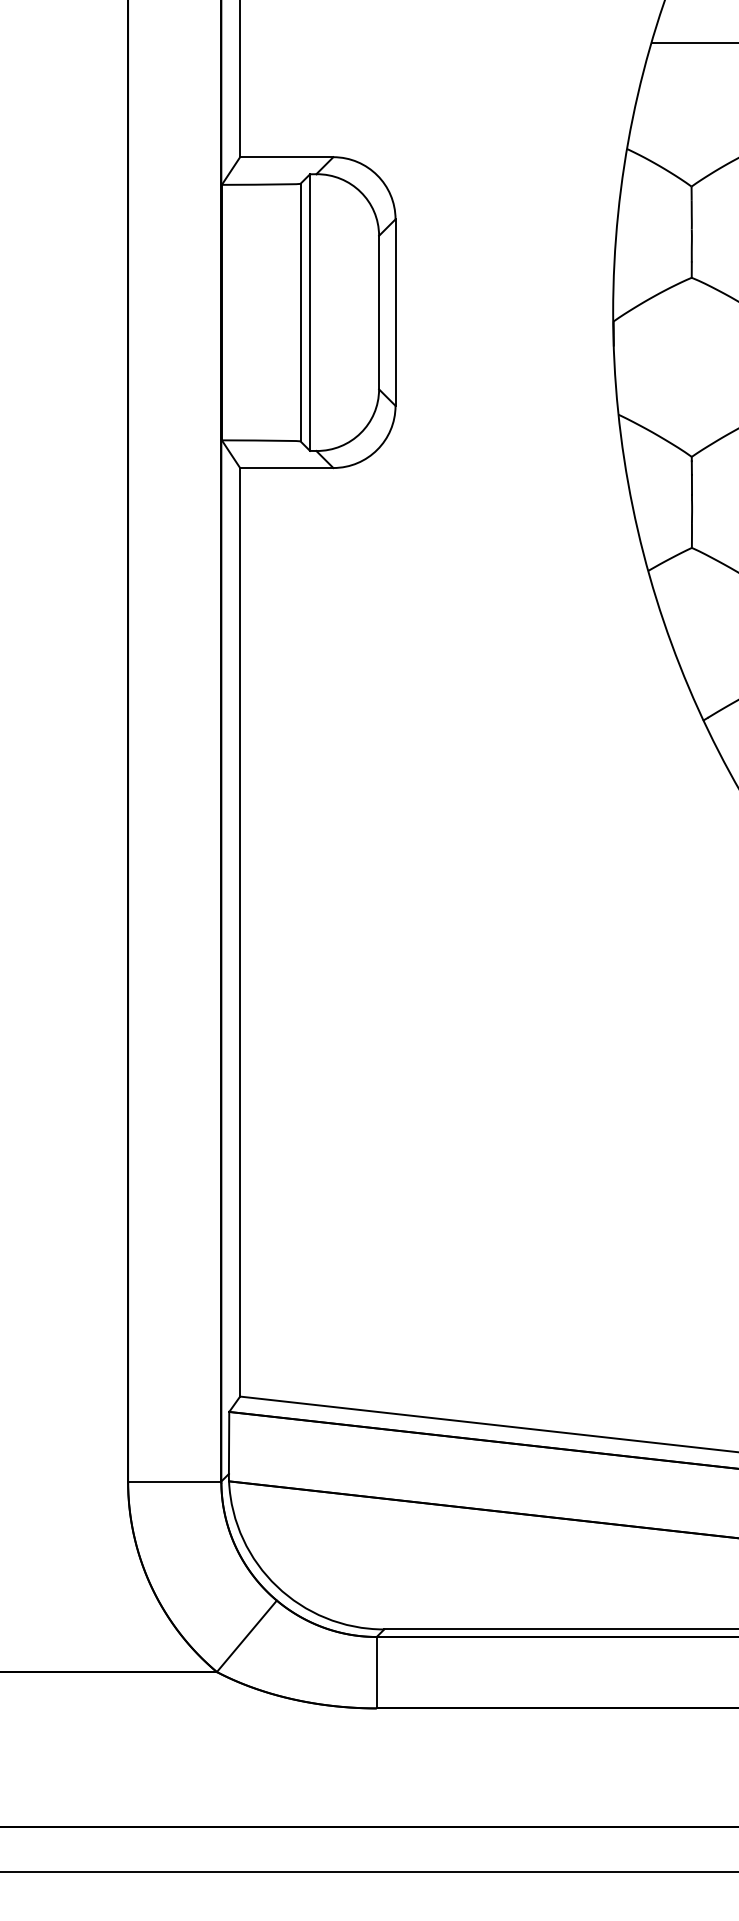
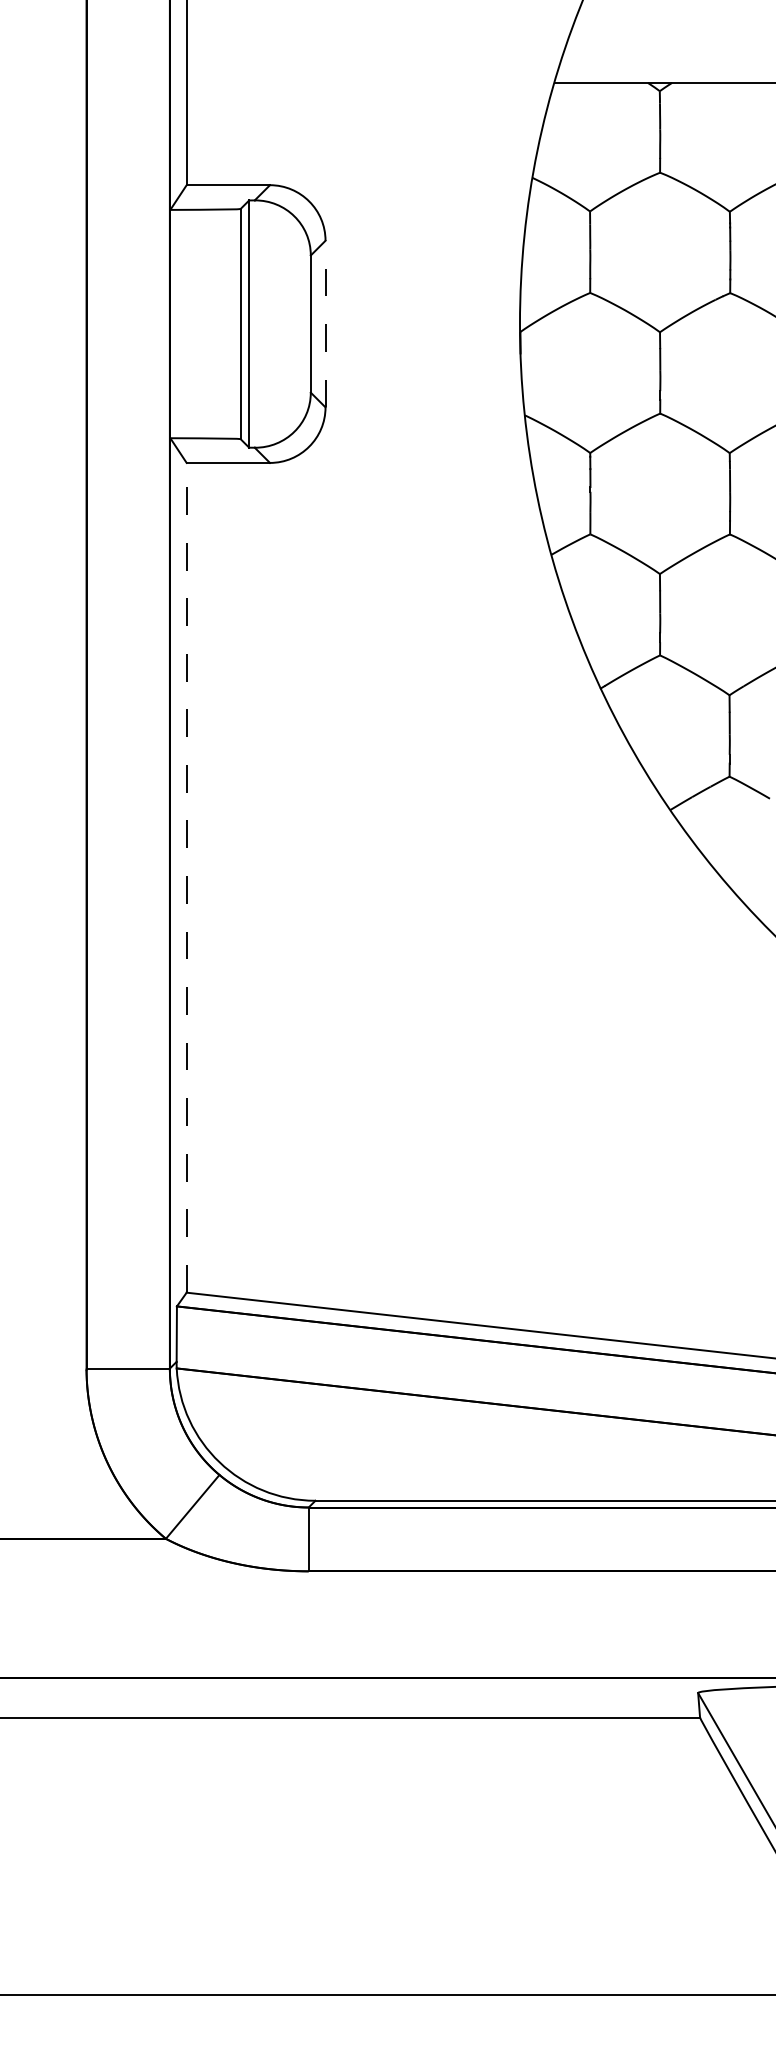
line: (395, 311) -> (325, 323), solid -> dashed
line: (239, 931) -> (186, 877), solid -> dashed

